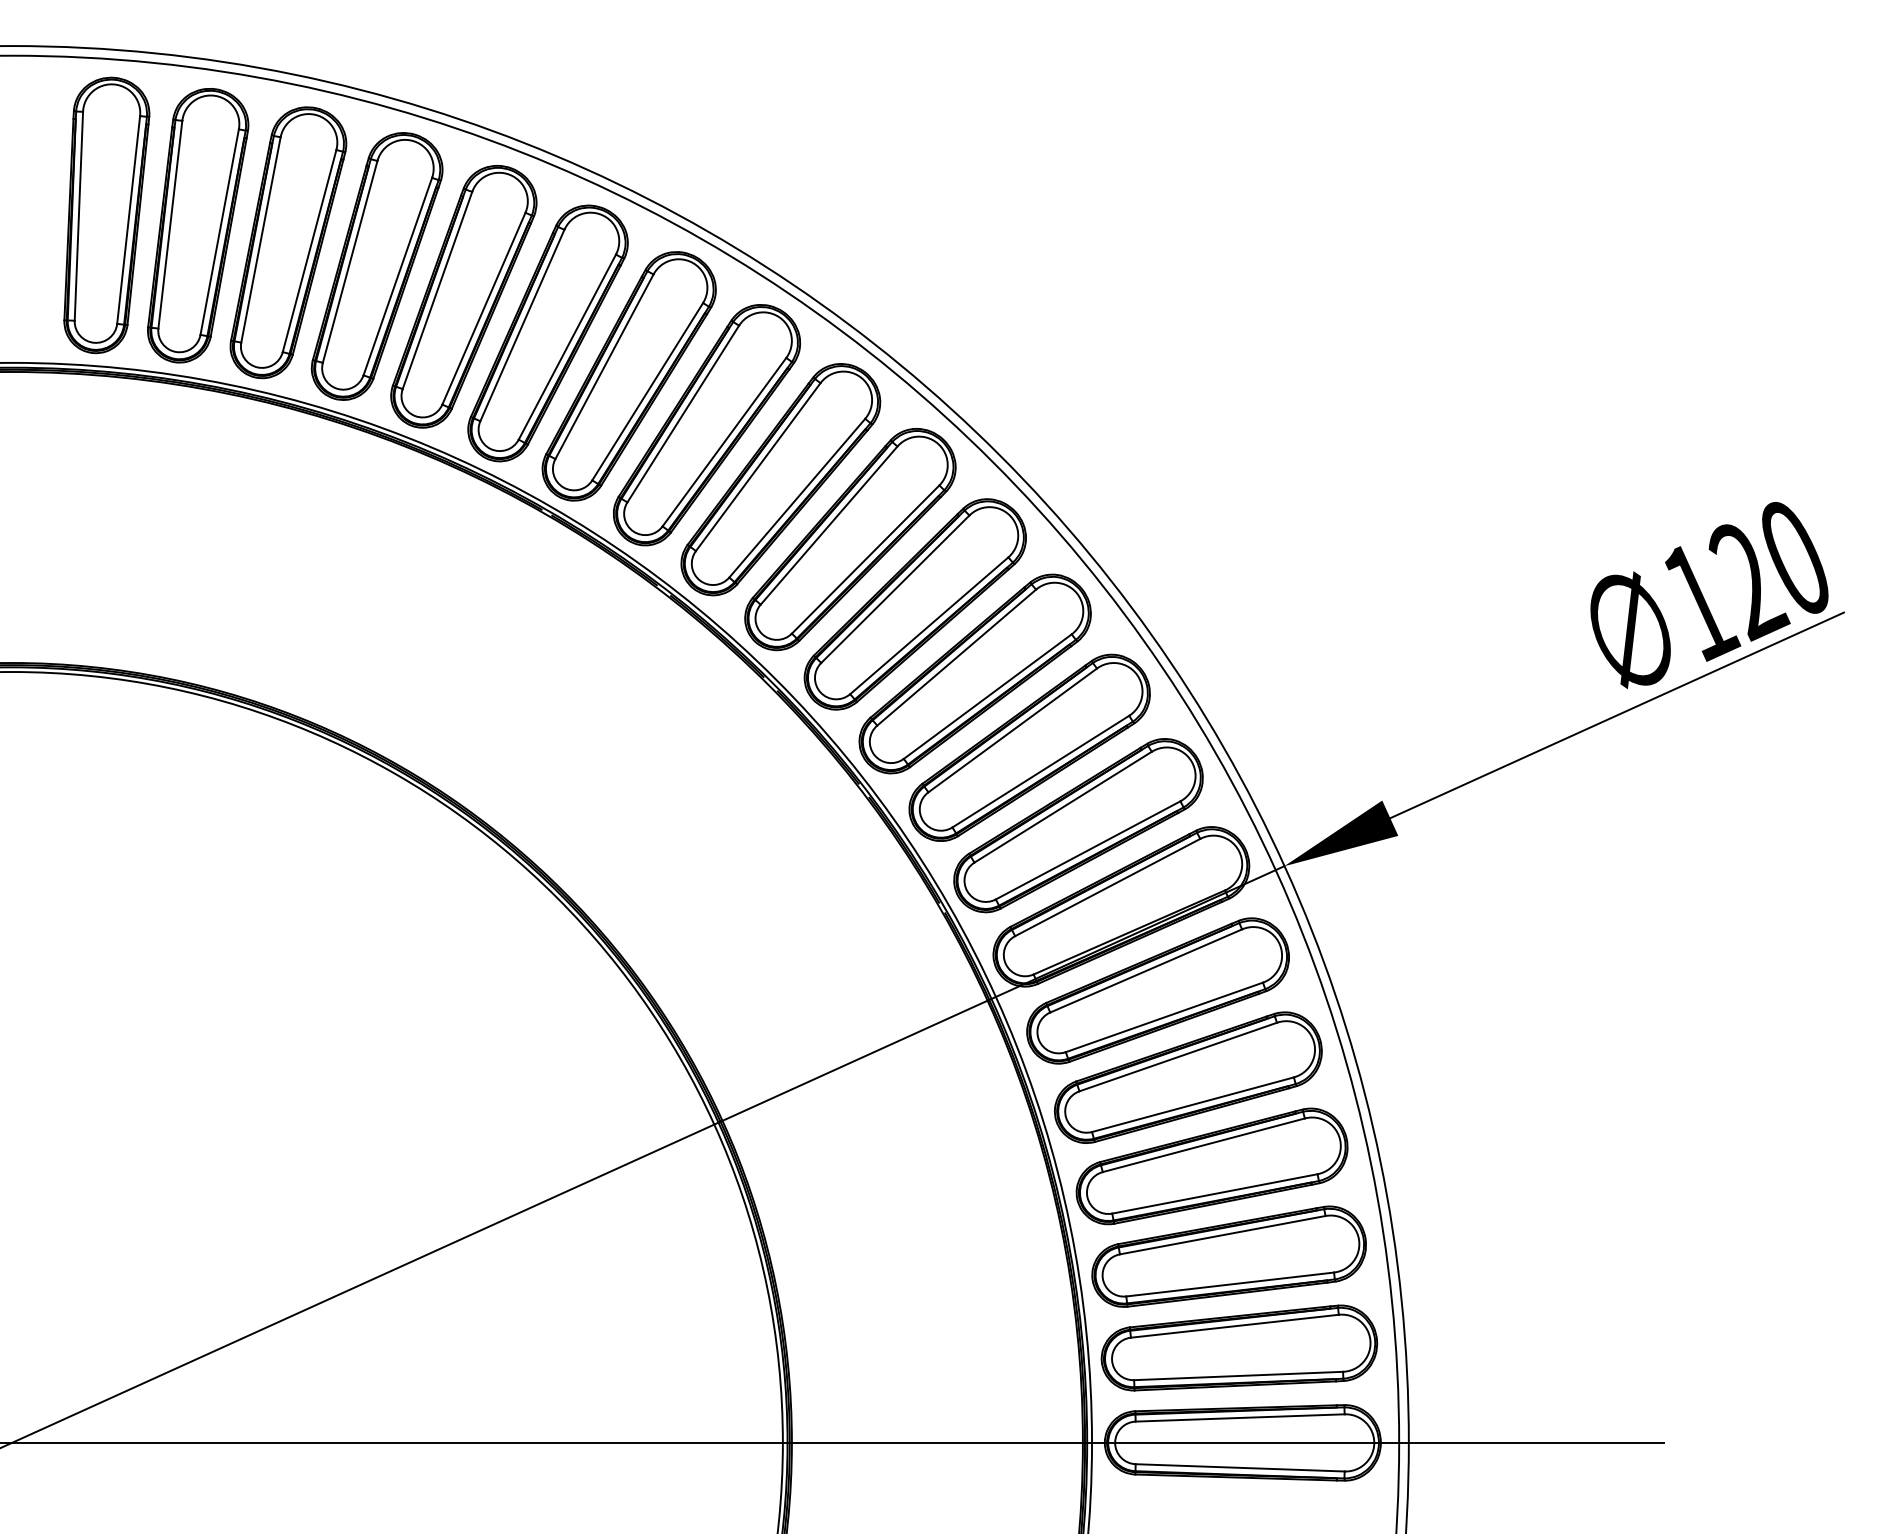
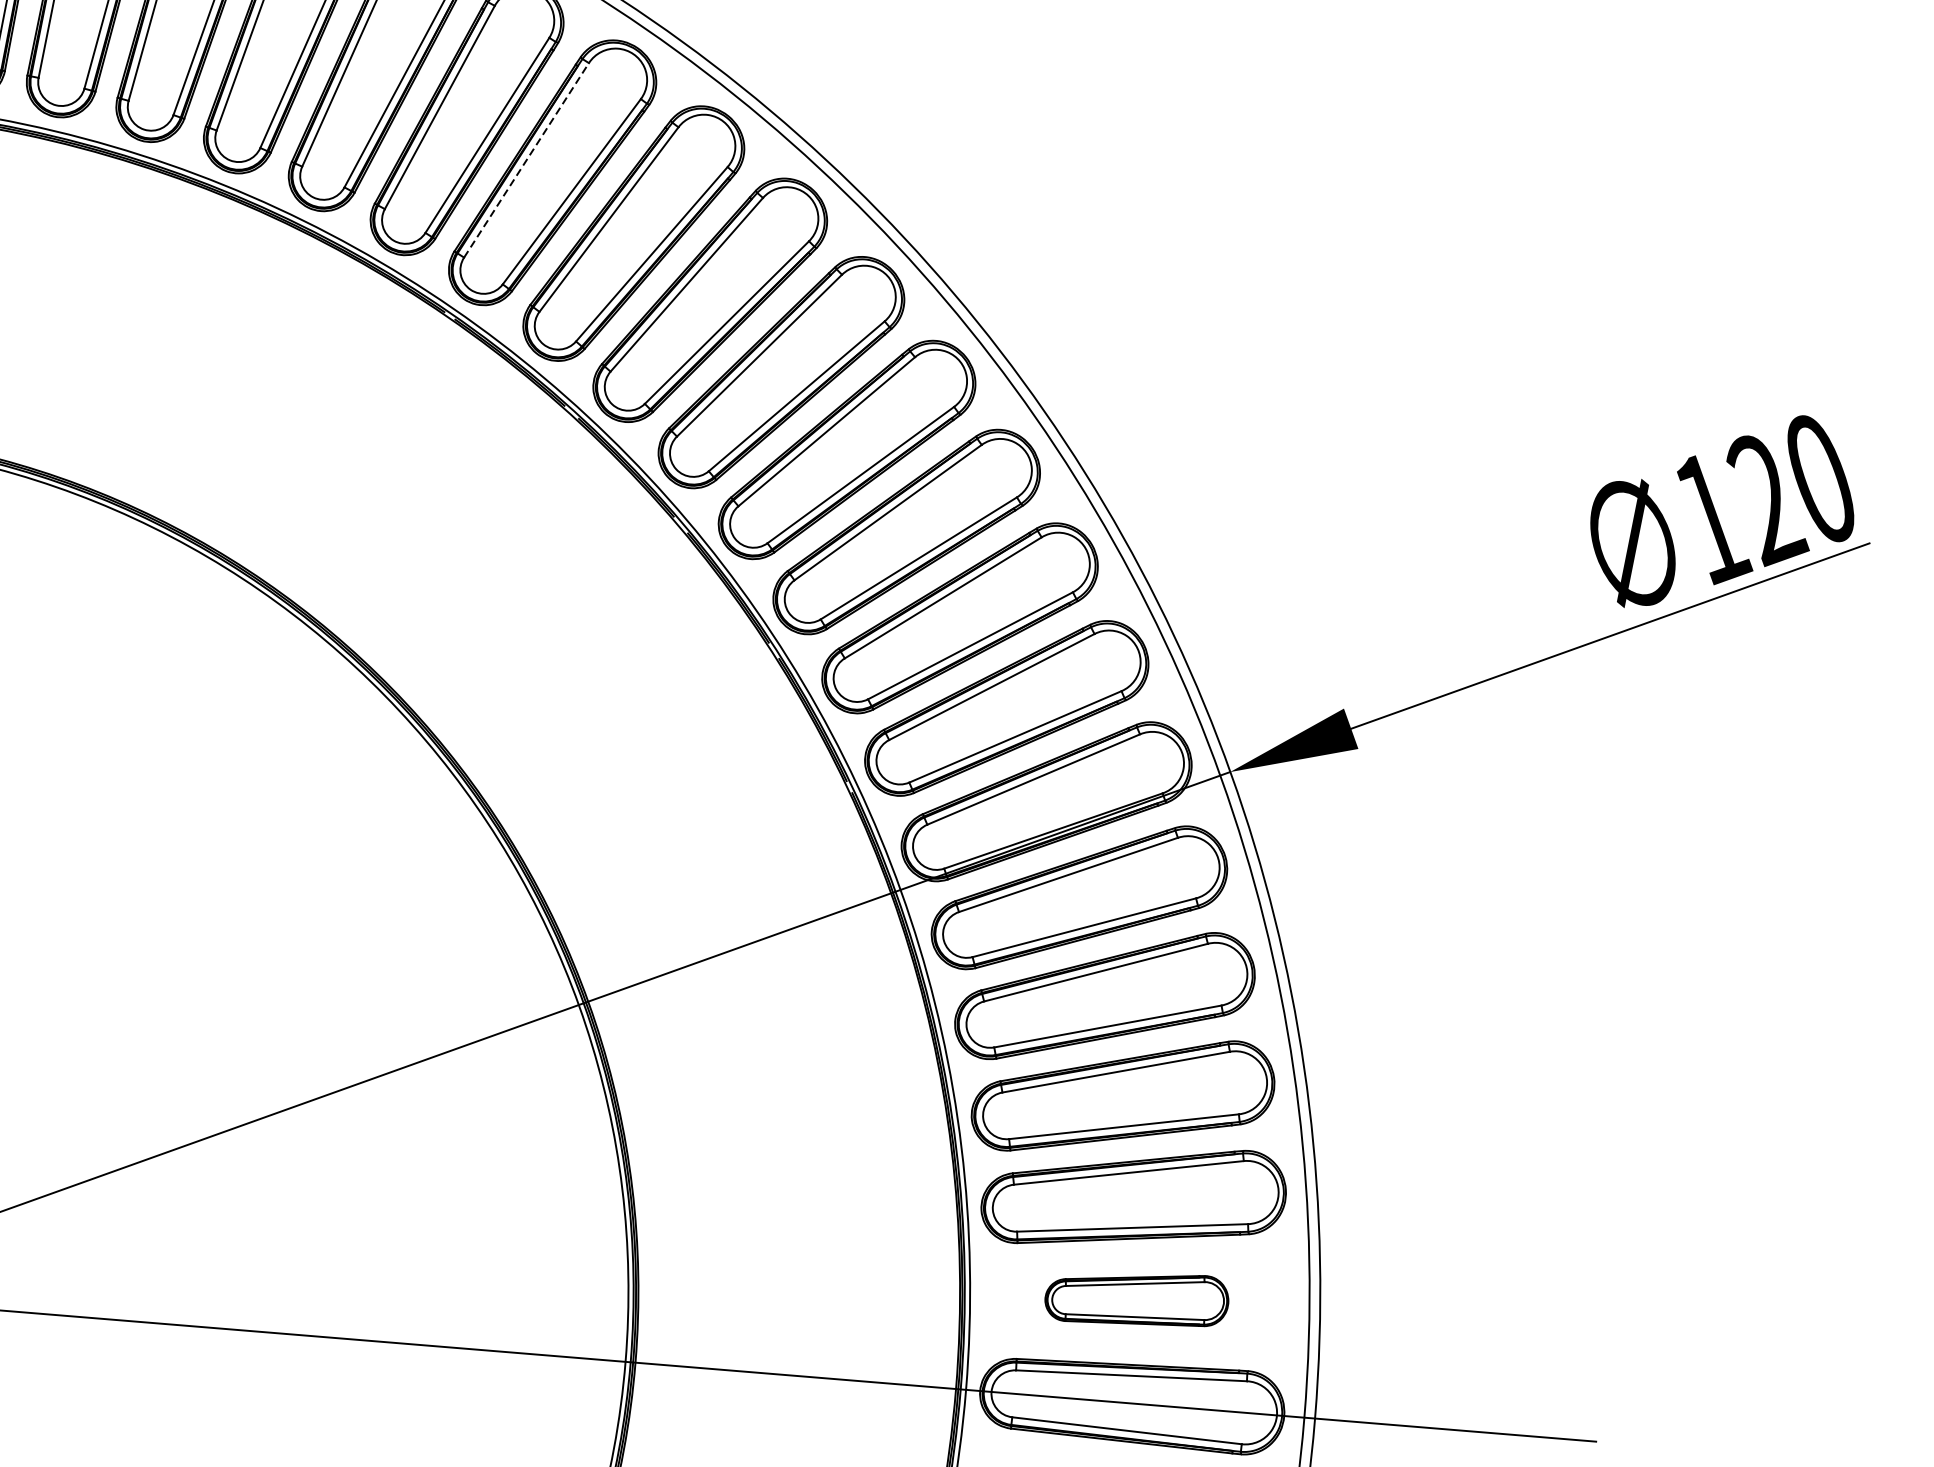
line: (604, 366) -> (526, 160), solid -> dashed
part: (1239, 1347) -> (1137, 1298), size x0.6

